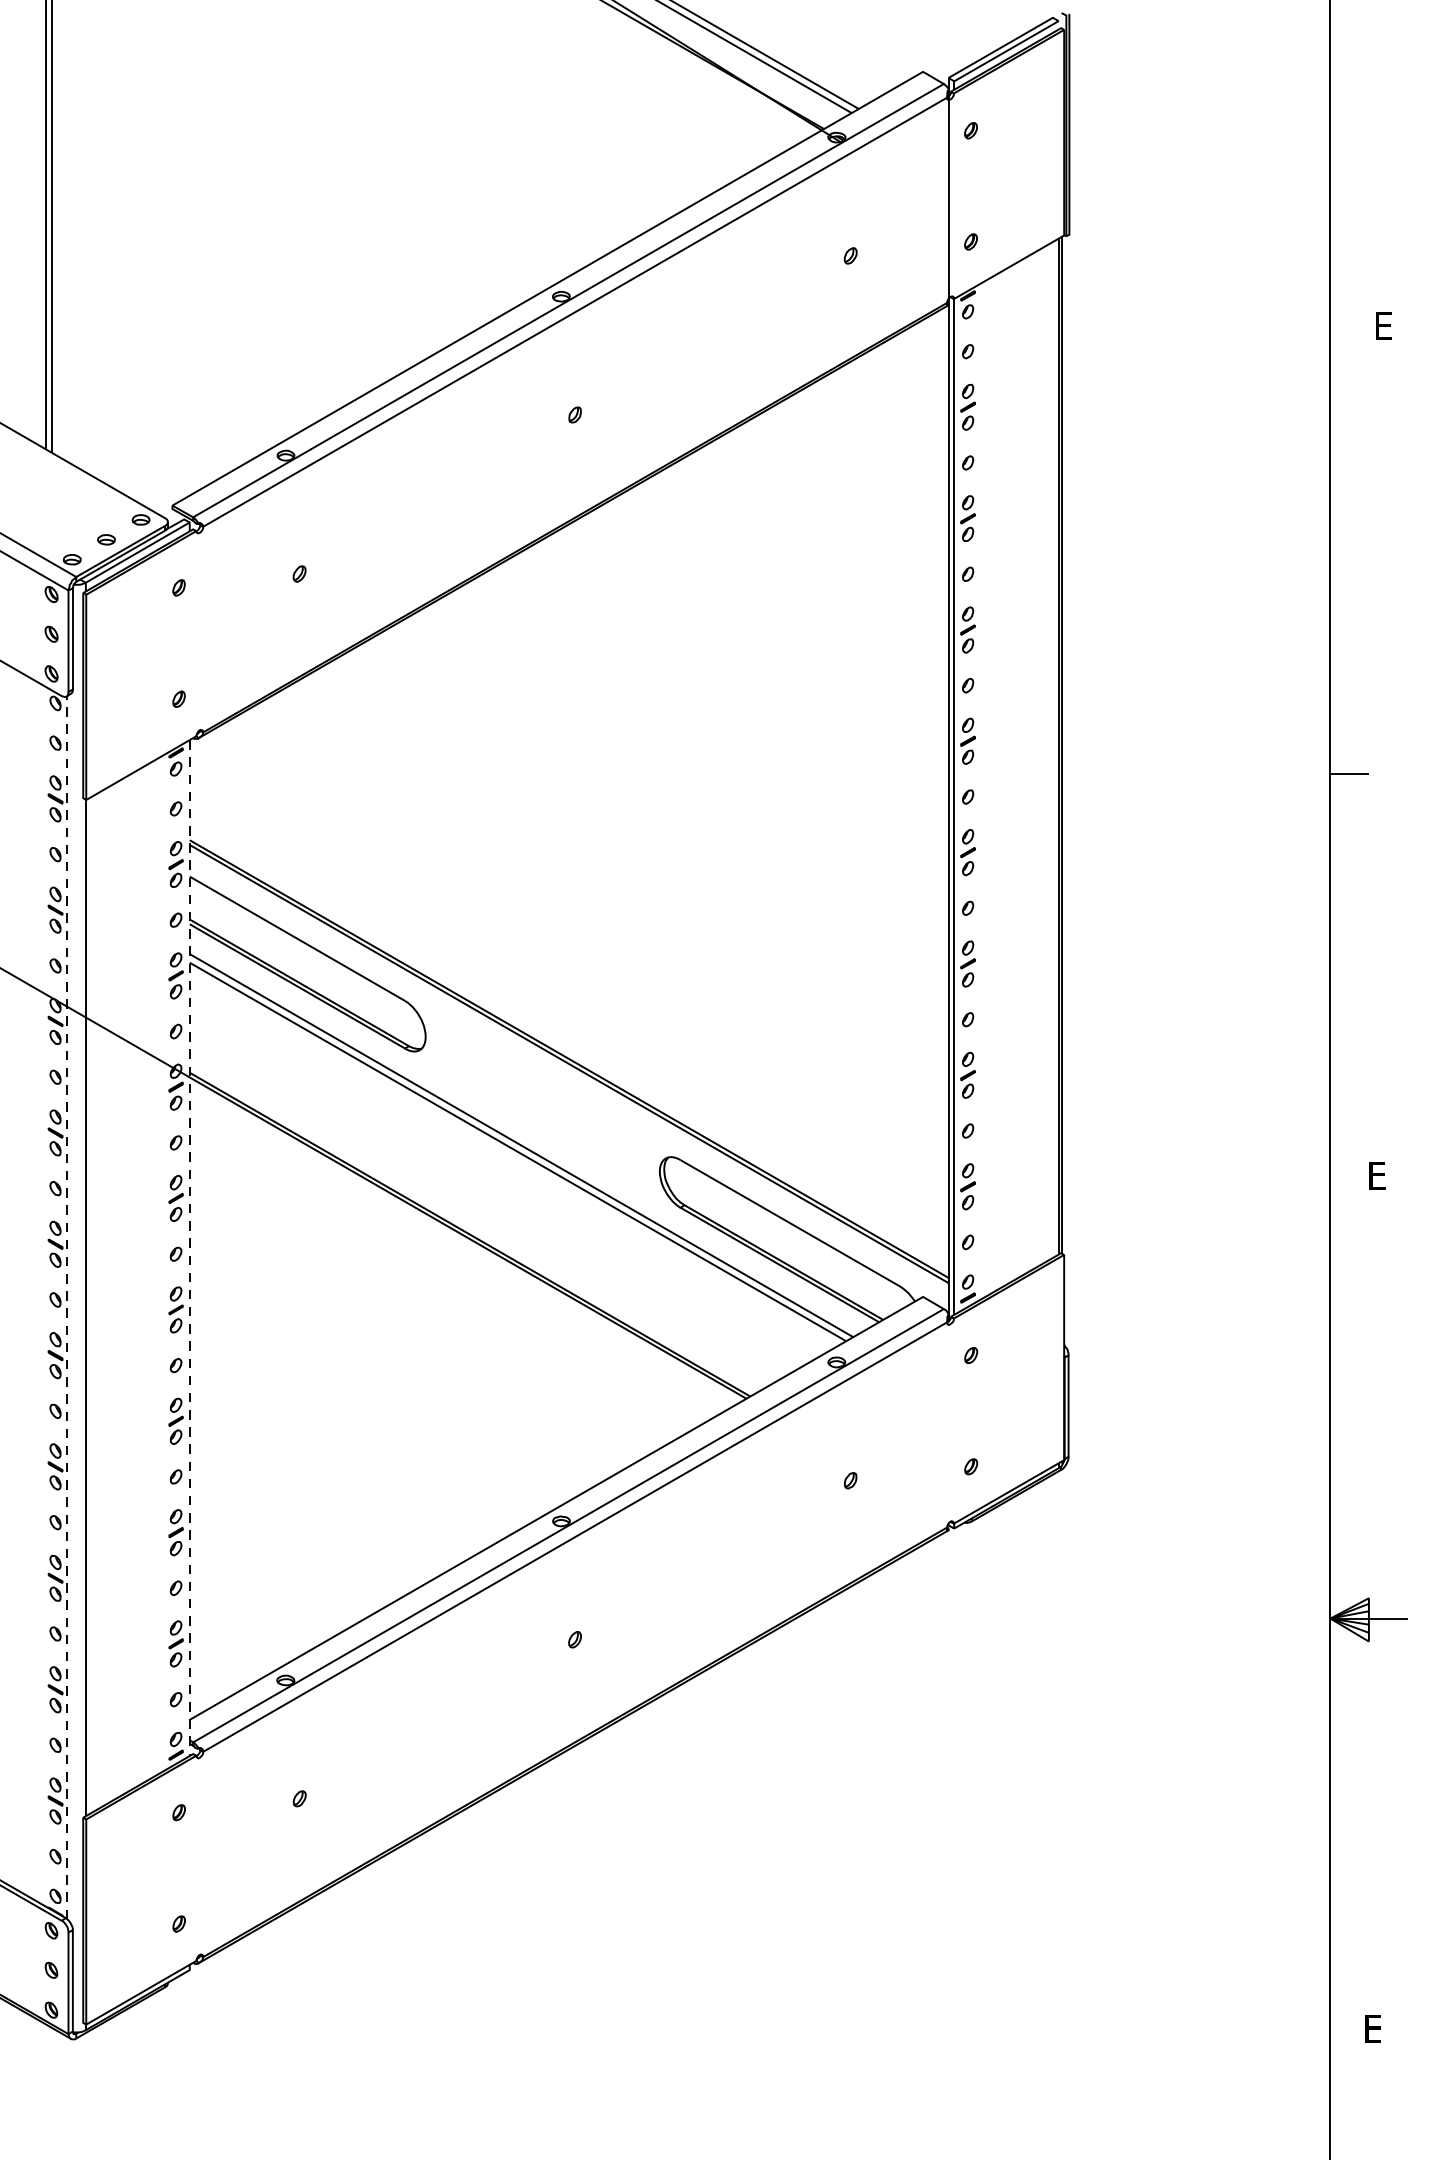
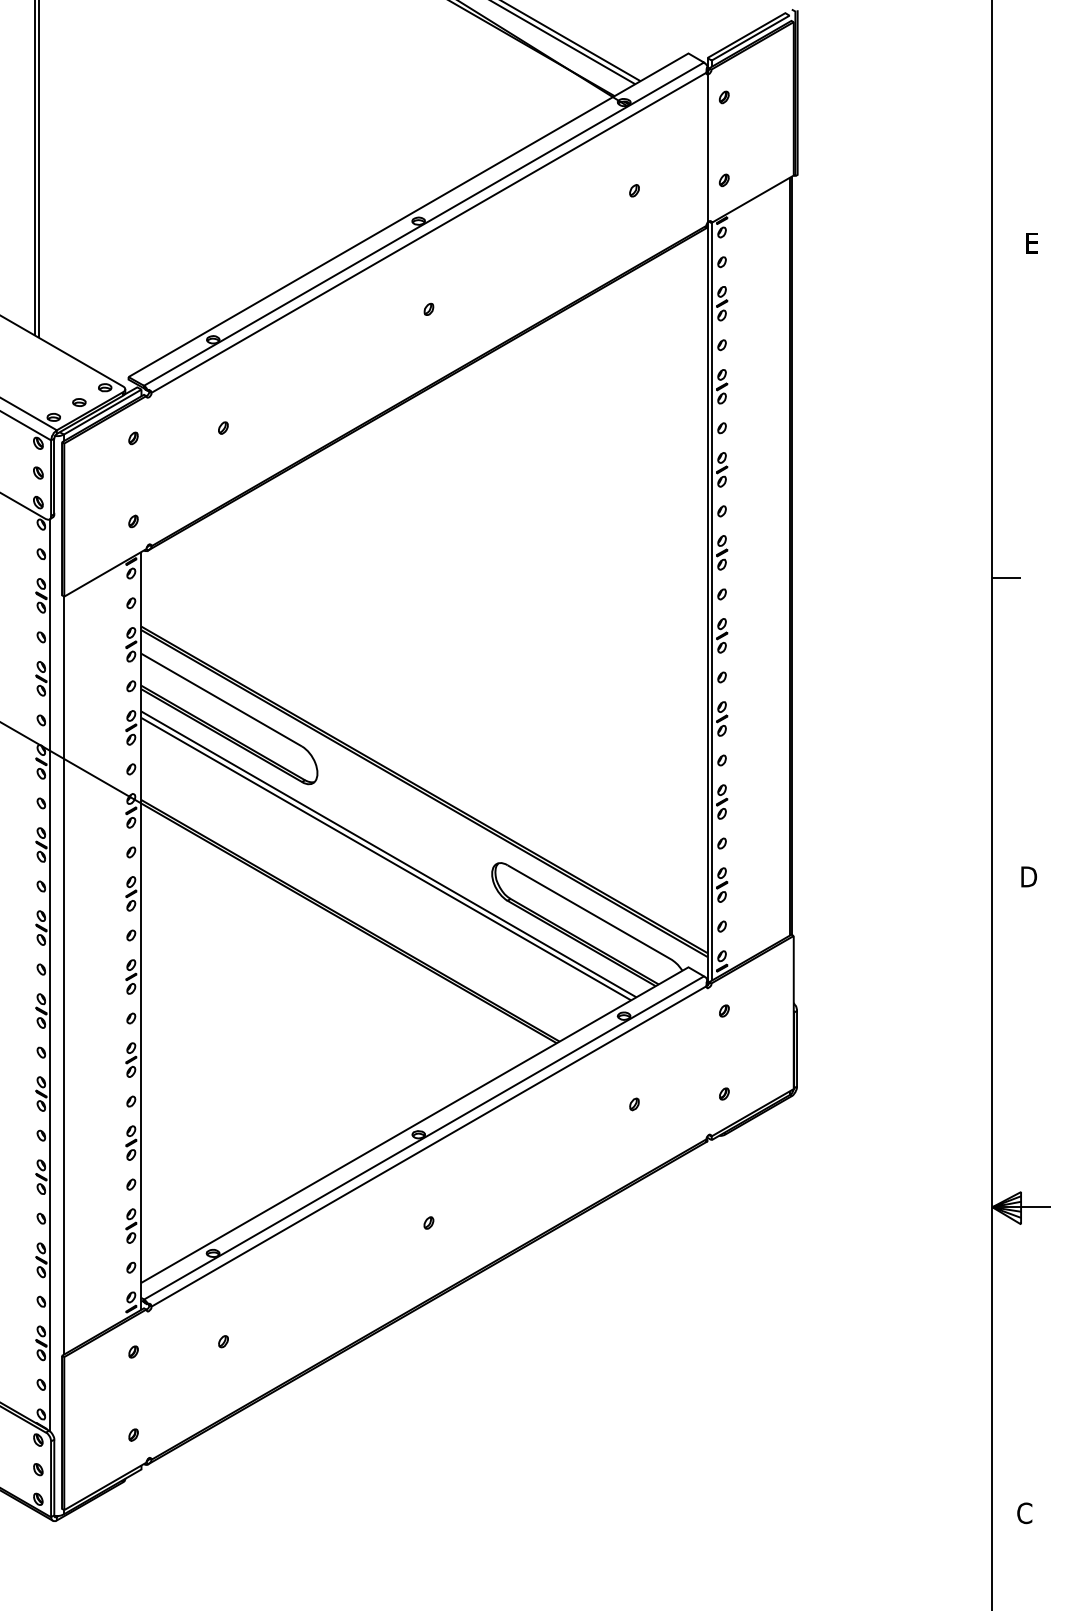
text: (1380, 1175) -> (1029, 876), E -> D
line: (189, 1248) -> (141, 931), dashed -> solid
line: (66, 1306) -> (49, 974), dashed -> solid
text: (1373, 2029) -> (1024, 1513), E -> C

